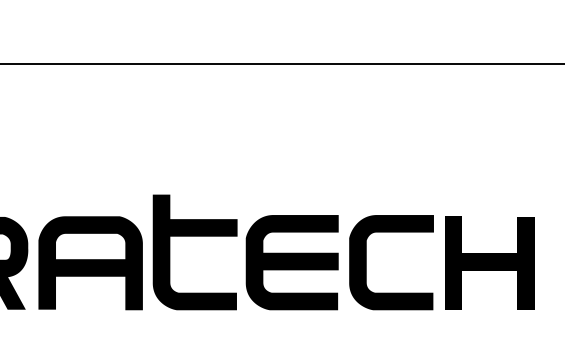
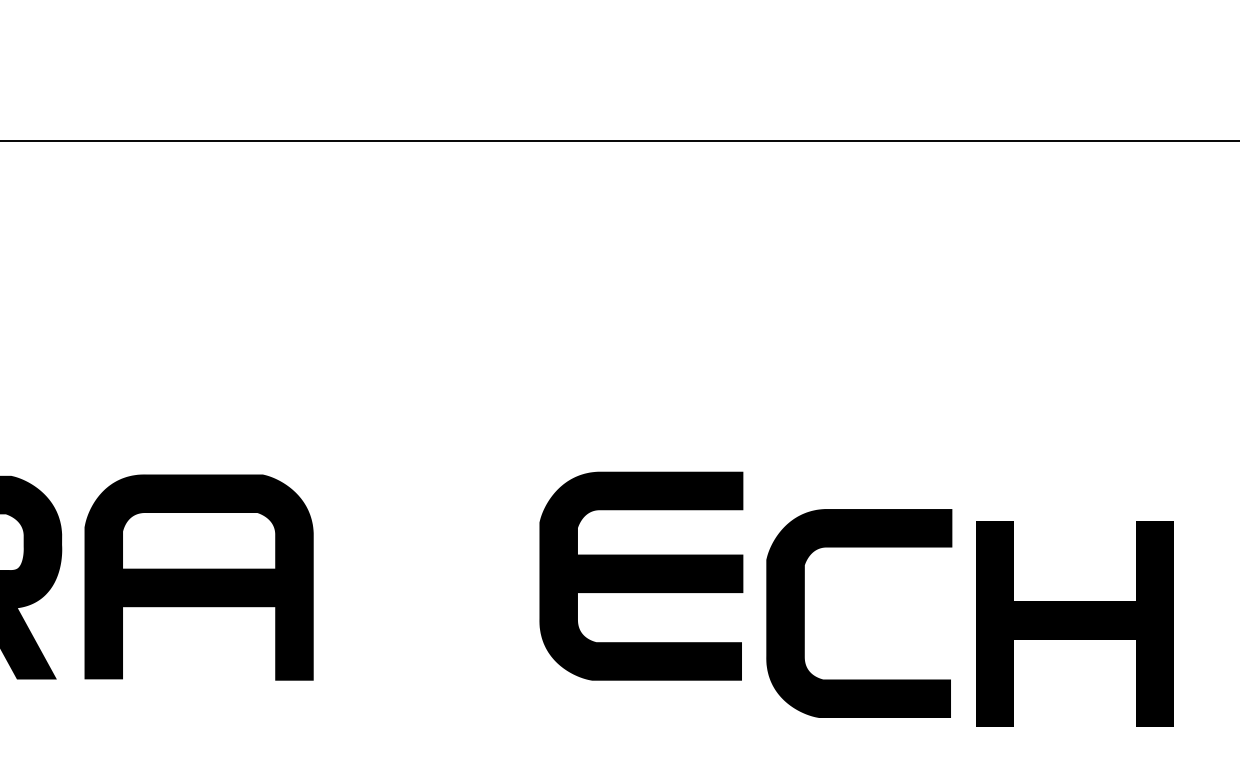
part: (194, 236) -> (426, 518), removed
part: (366, 262) -> (804, 613), moved
part: (489, 262) -> (1074, 621), moved

